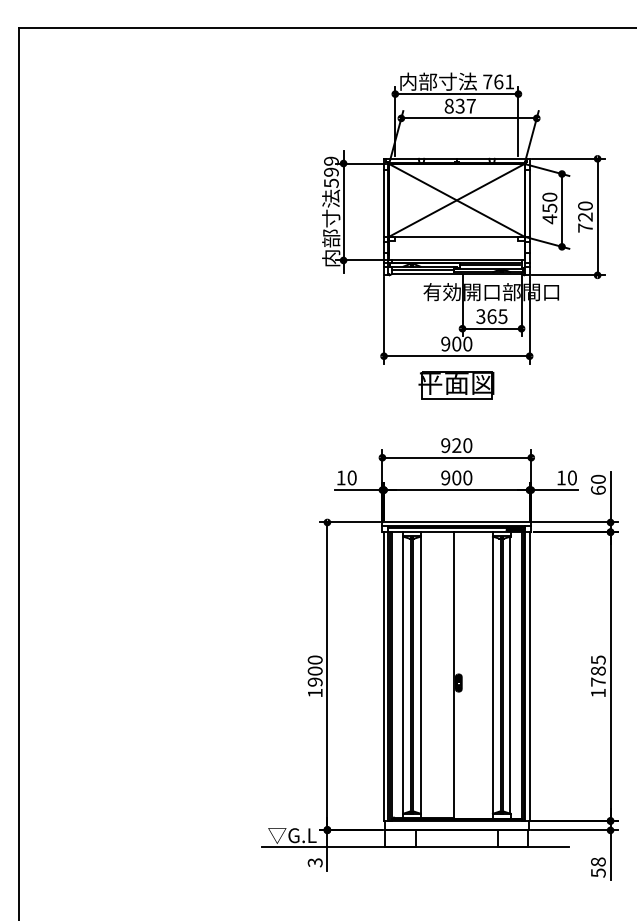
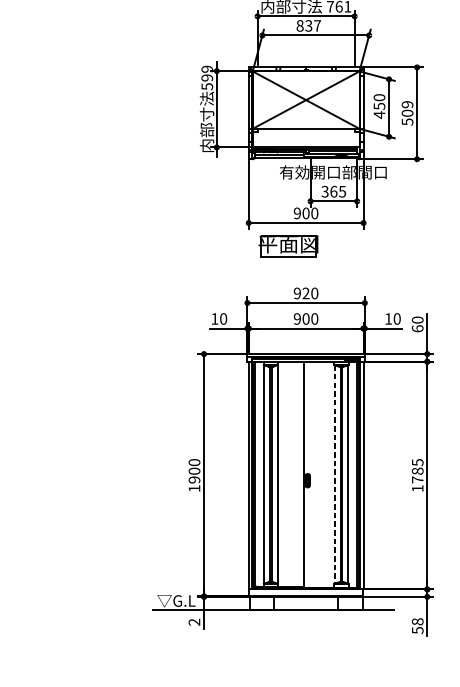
text: (585, 216) -> (407, 112), 720 -> 509
part: (456, 385) -> (288, 246), moved
line: (493, 675) -> (335, 474), solid -> dashed
text: (315, 862) -> (194, 622), 3 -> 2

